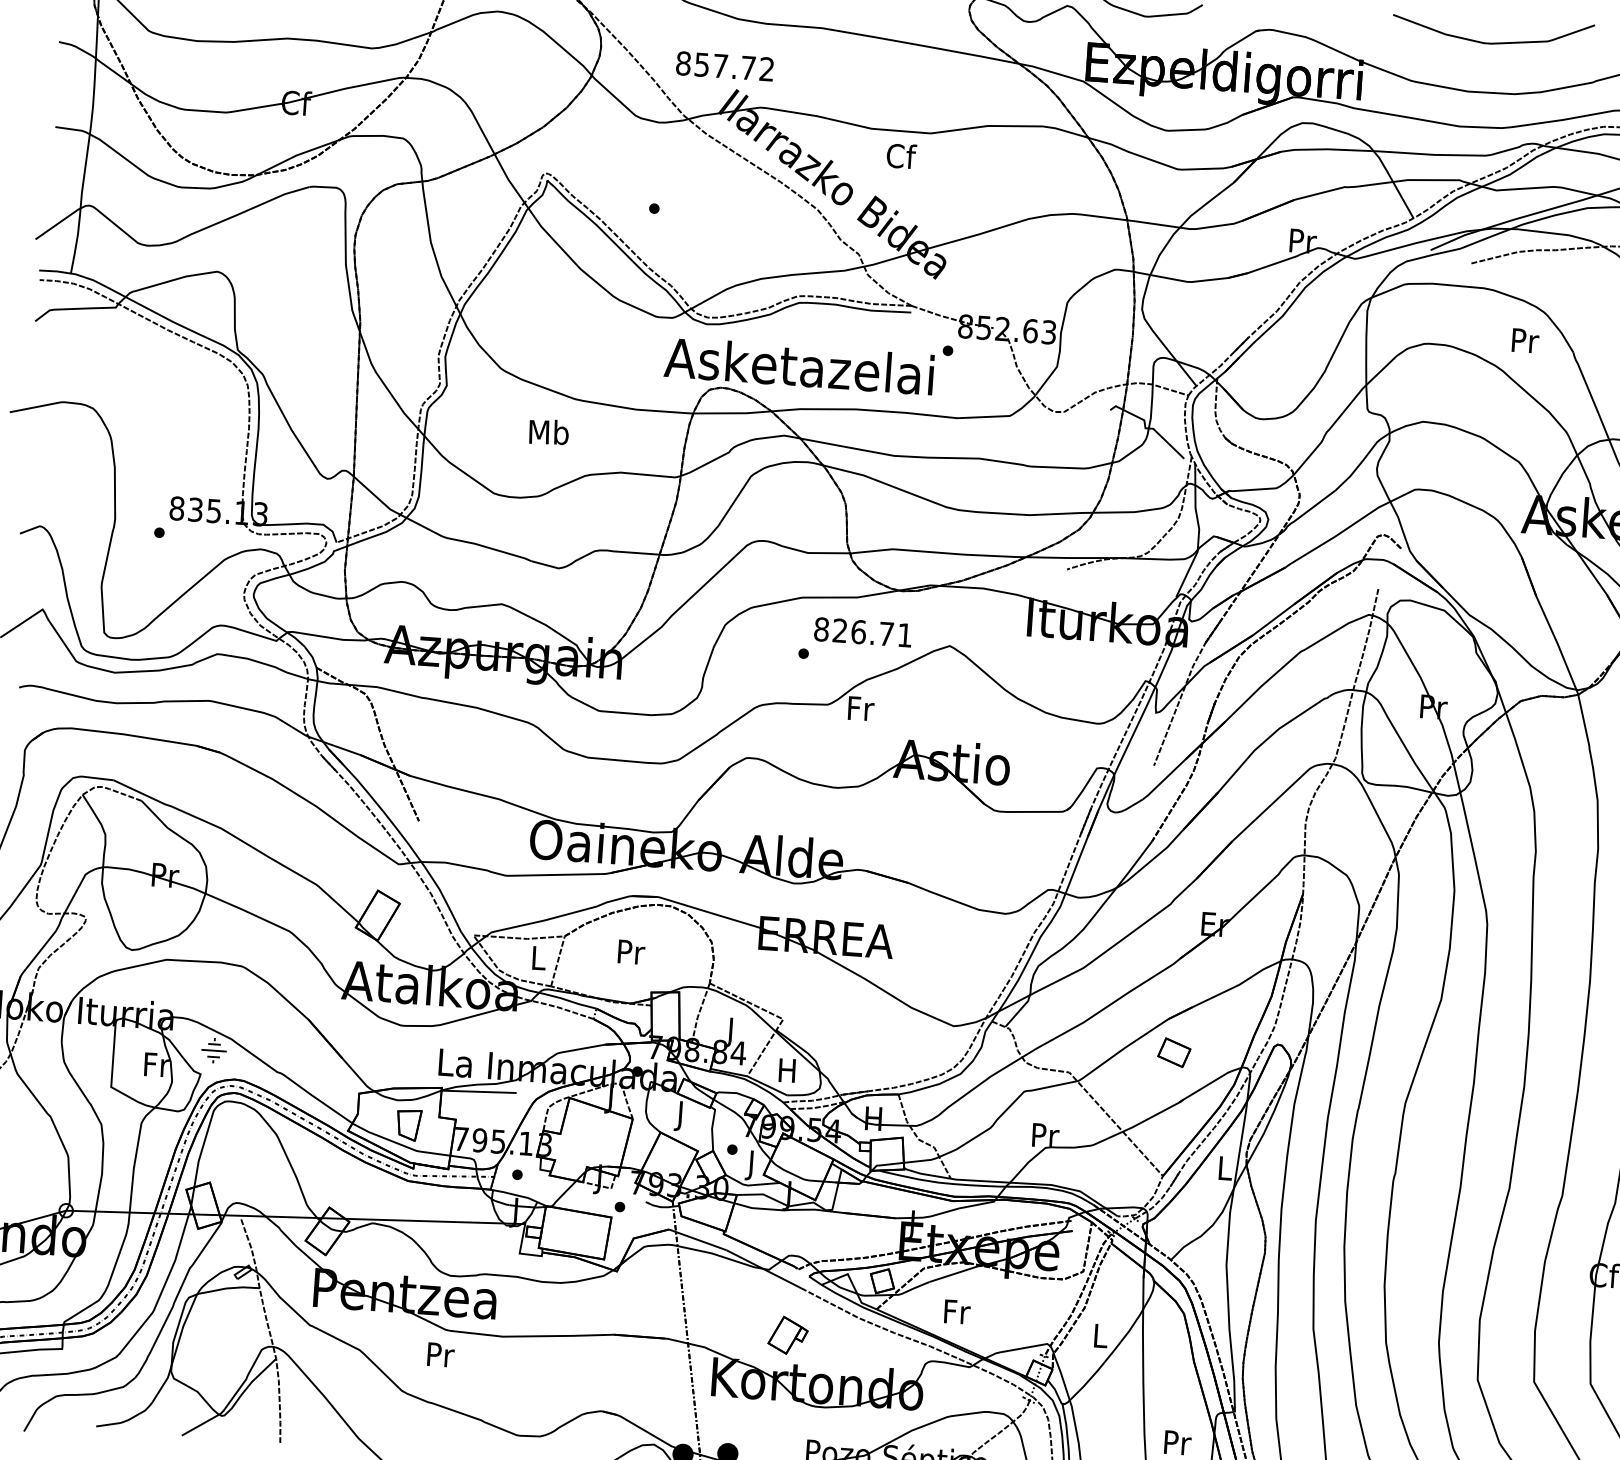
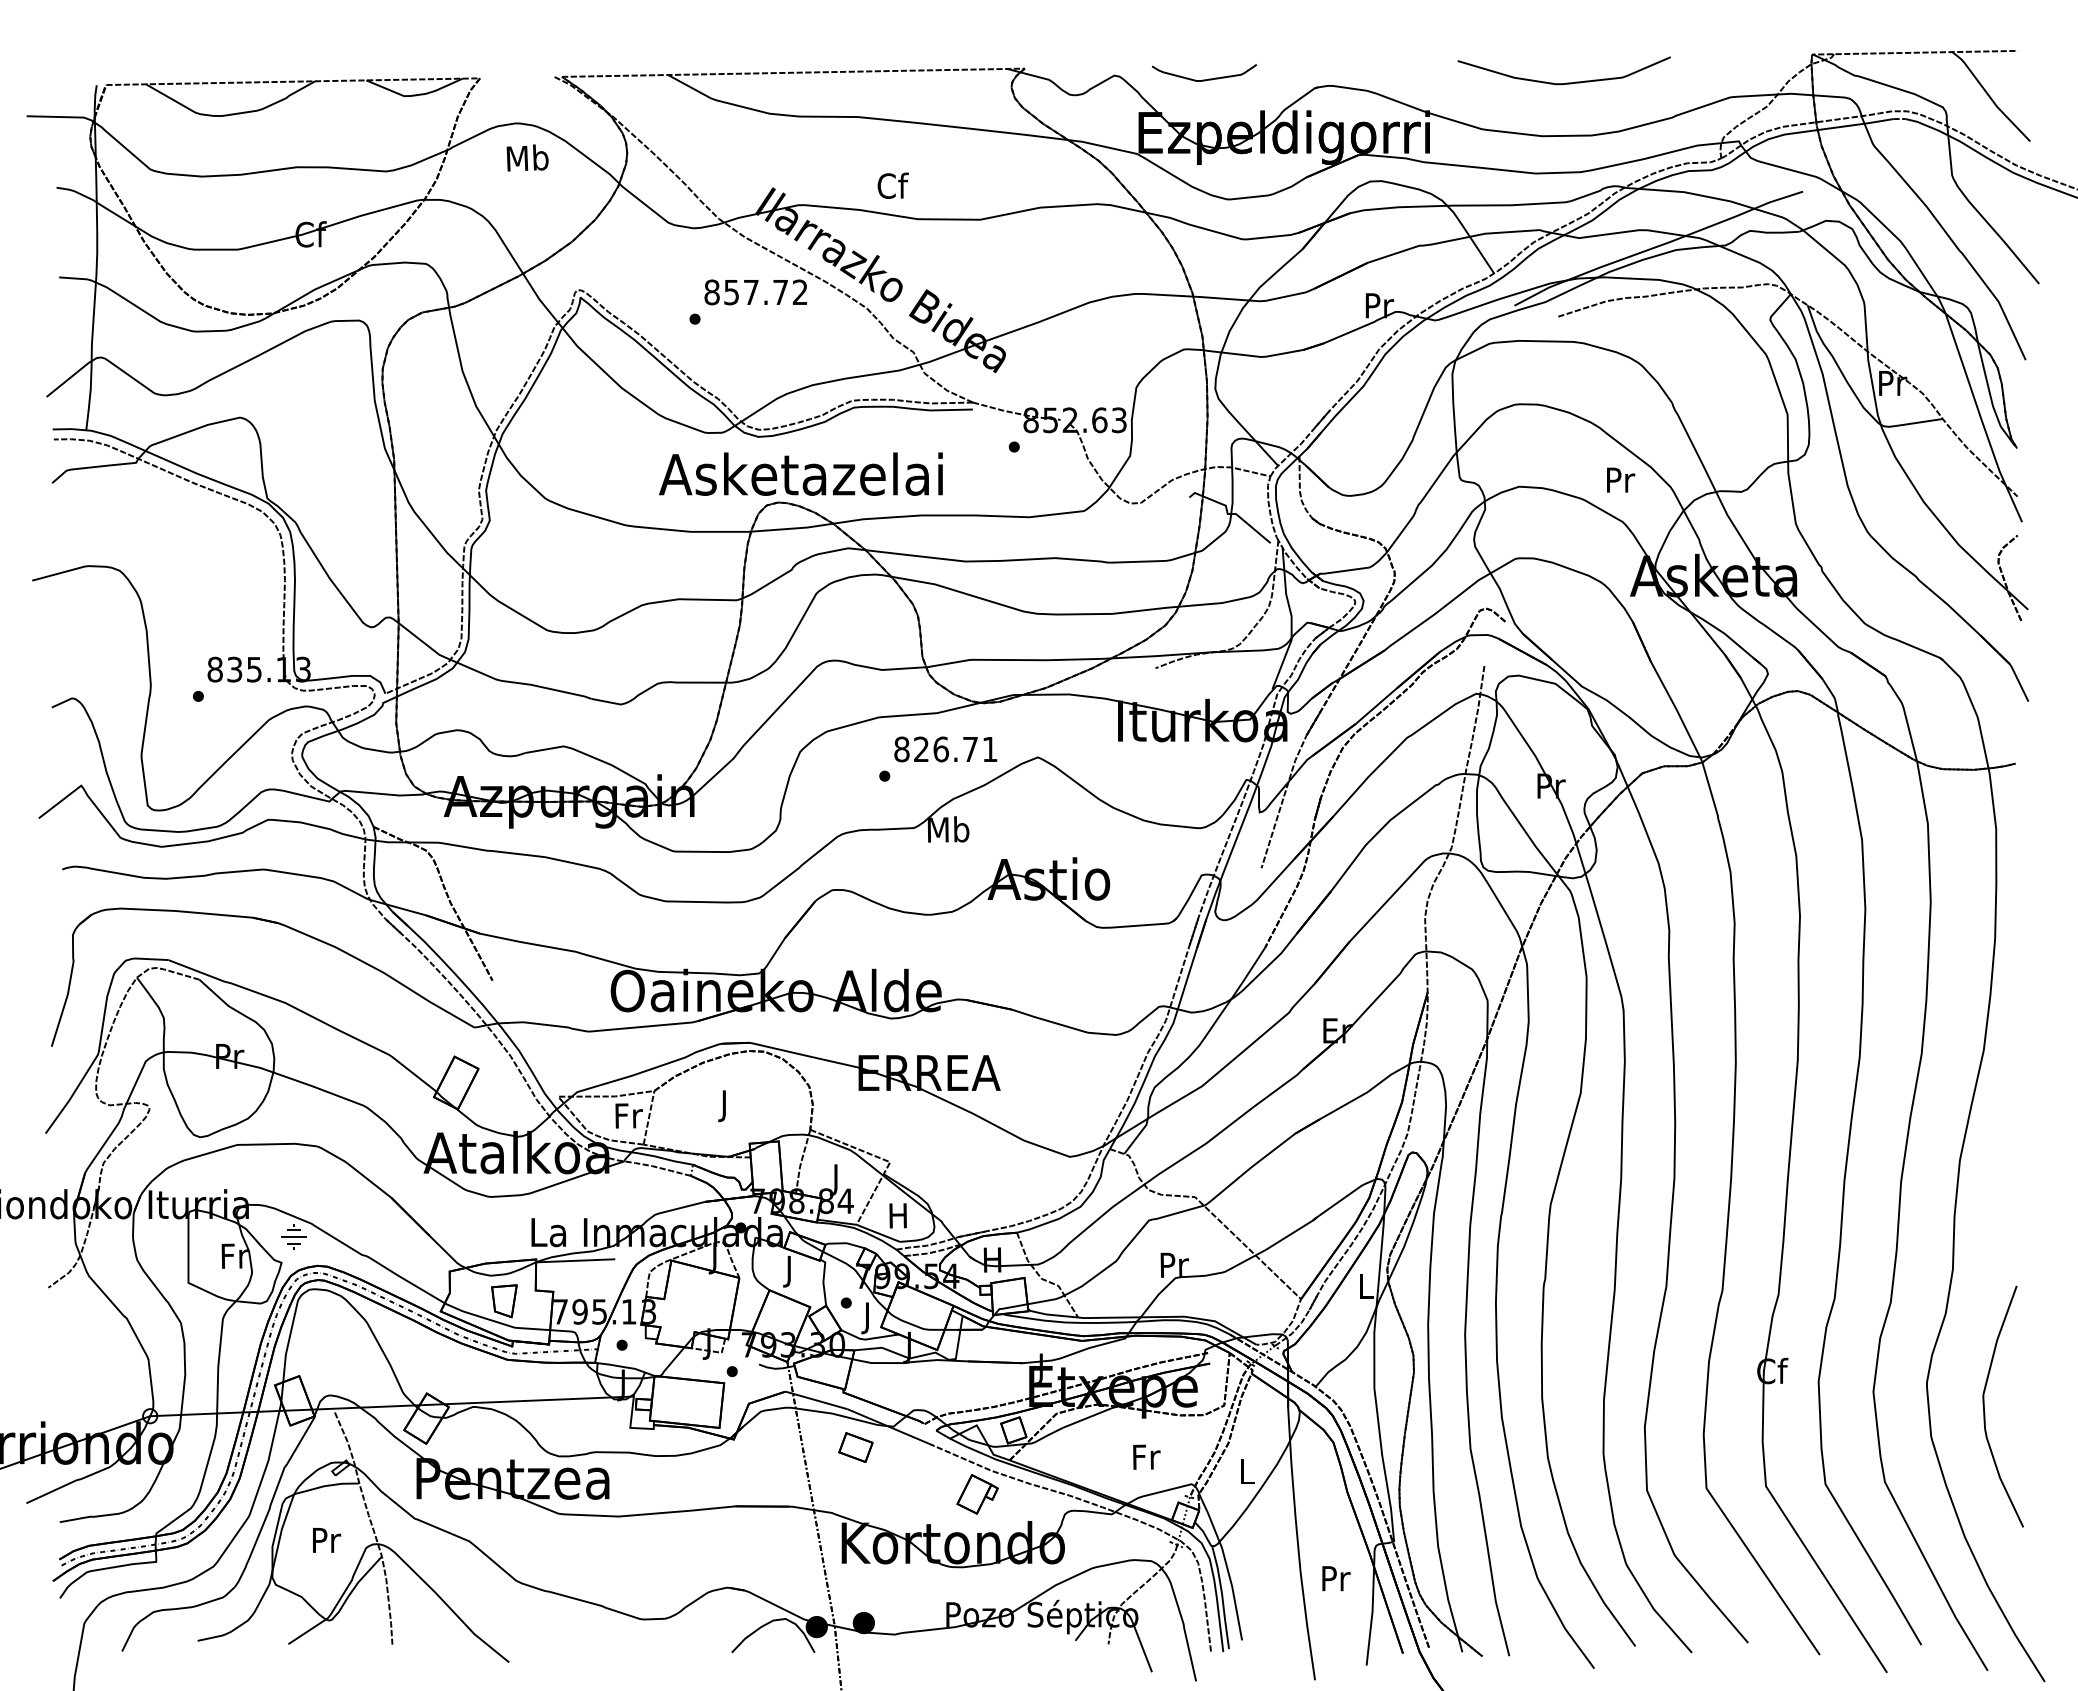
text: (724, 66) -> (755, 292), moved
text: (900, 155) -> (892, 185), moved
text: (1526, 340) -> (1621, 479), moved
text: (798, 365) -> (800, 473), moved
text: (548, 431) -> (527, 157), moved
text: (860, 708) -> (948, 829), Fr -> Mb
text: (631, 955) -> (725, 1106), Pr -> J
text: (538, 957) -> (628, 1115), L -> Fr
part: (1173, 1052) -> (855, 1447), moved
text: (957, 1311) -> (1146, 1456), moved
part: (788, 1335) -> (977, 1494), moved
text: (441, 1355) -> (327, 1540), moved

